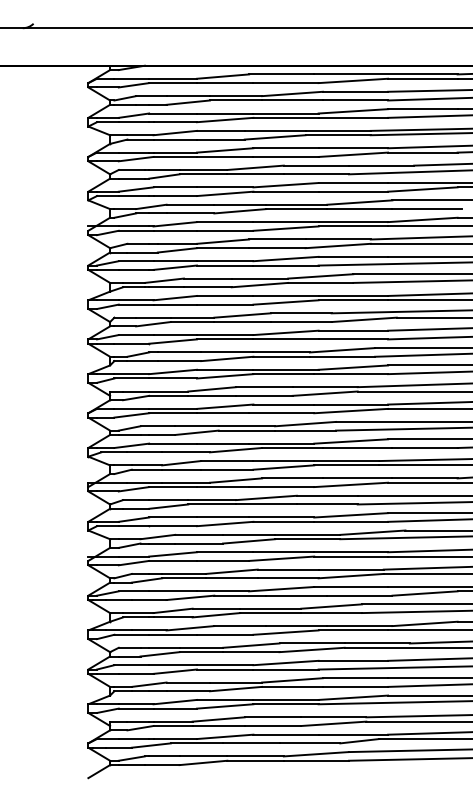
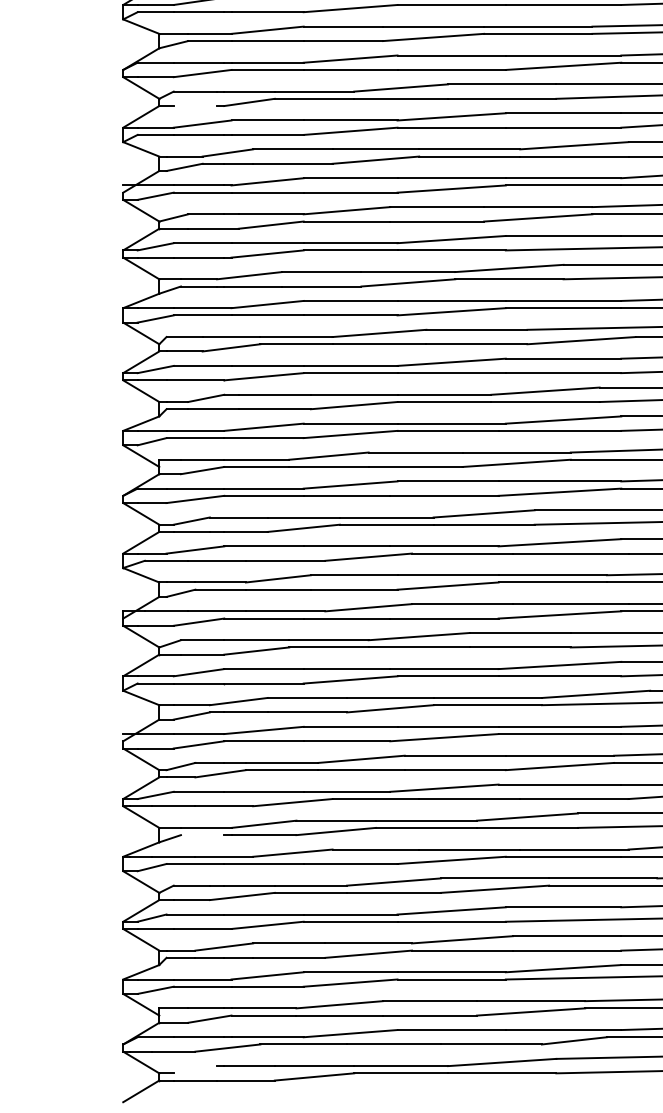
line: (131, 178) -> (194, 105), removed
line: (136, 617) -> (203, 835), removed
line: (131, 758) -> (194, 1069), removed

